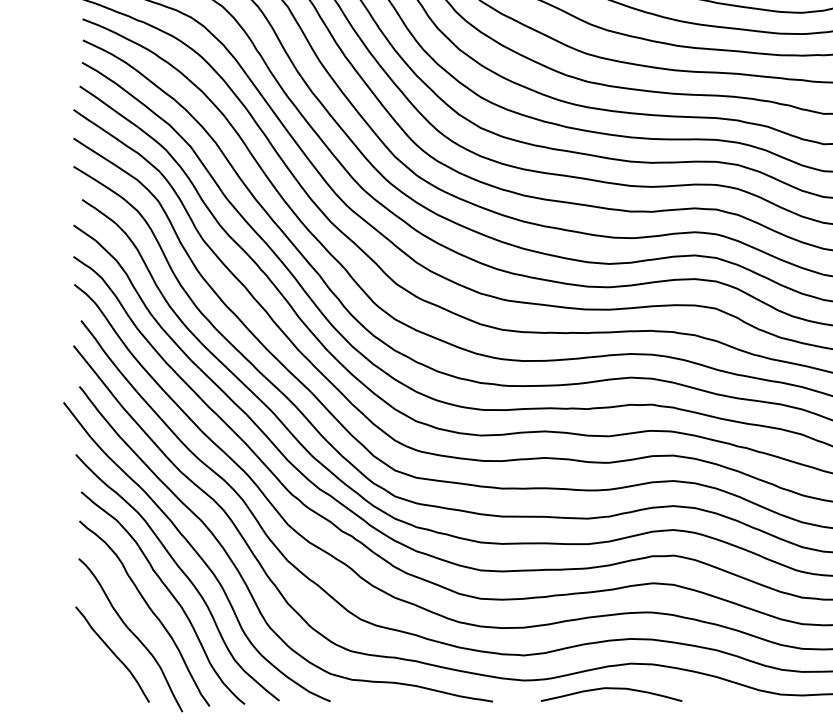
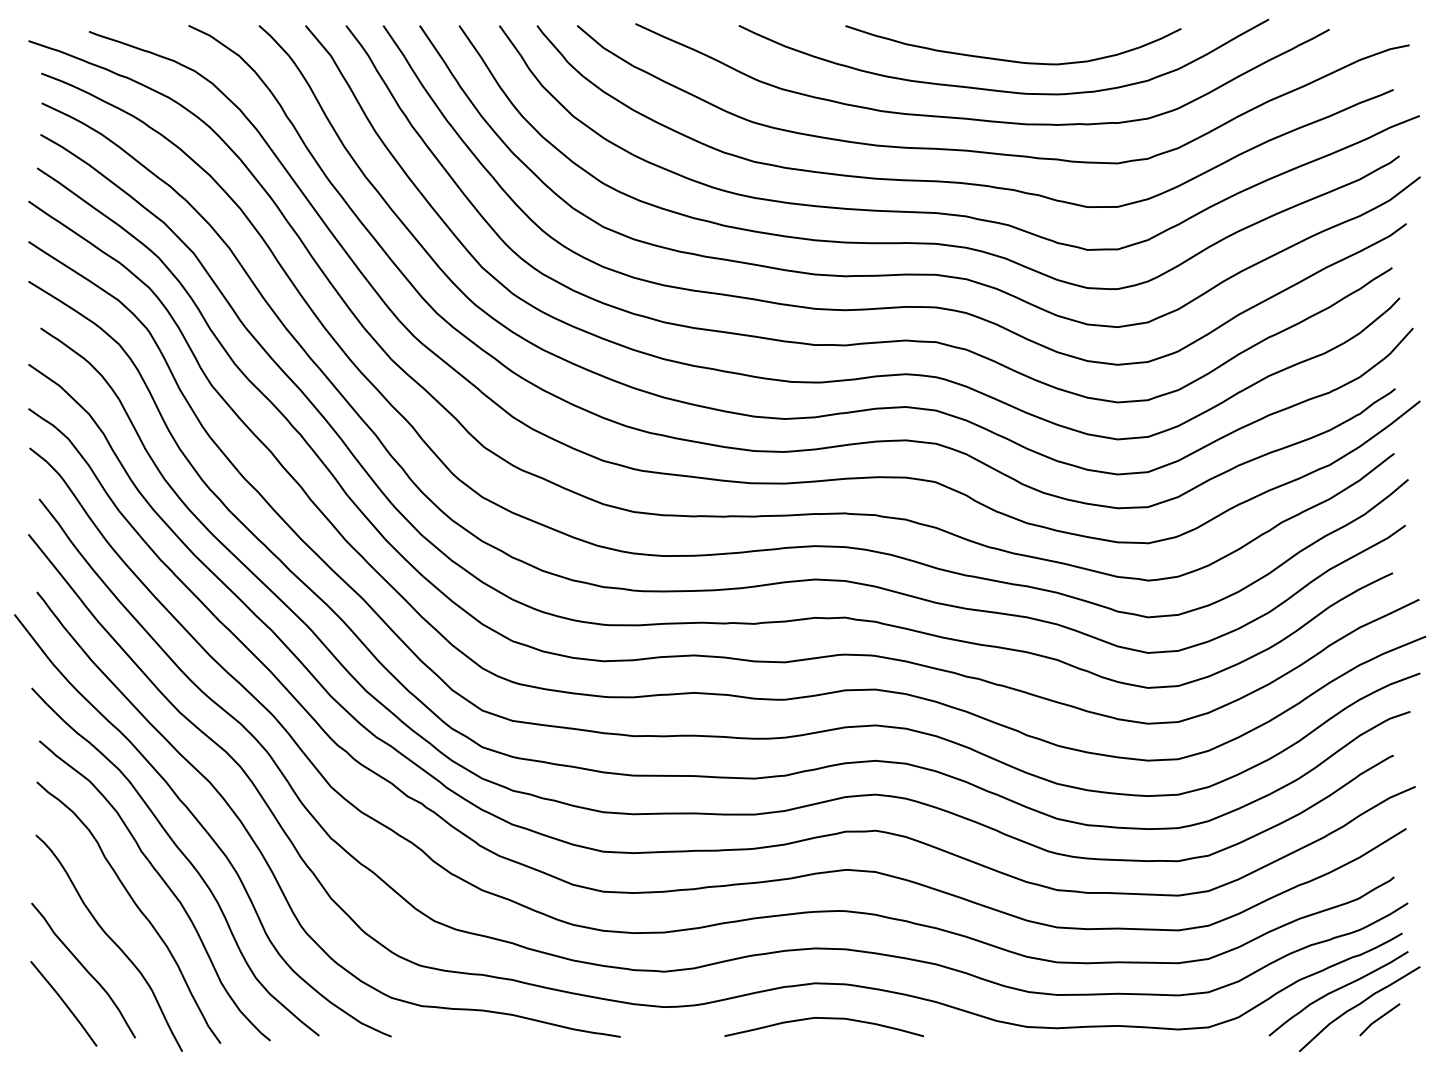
line: (98, 677) -> (63, 1003), added
curve: (613, 689) -> (826, 1019), moved

